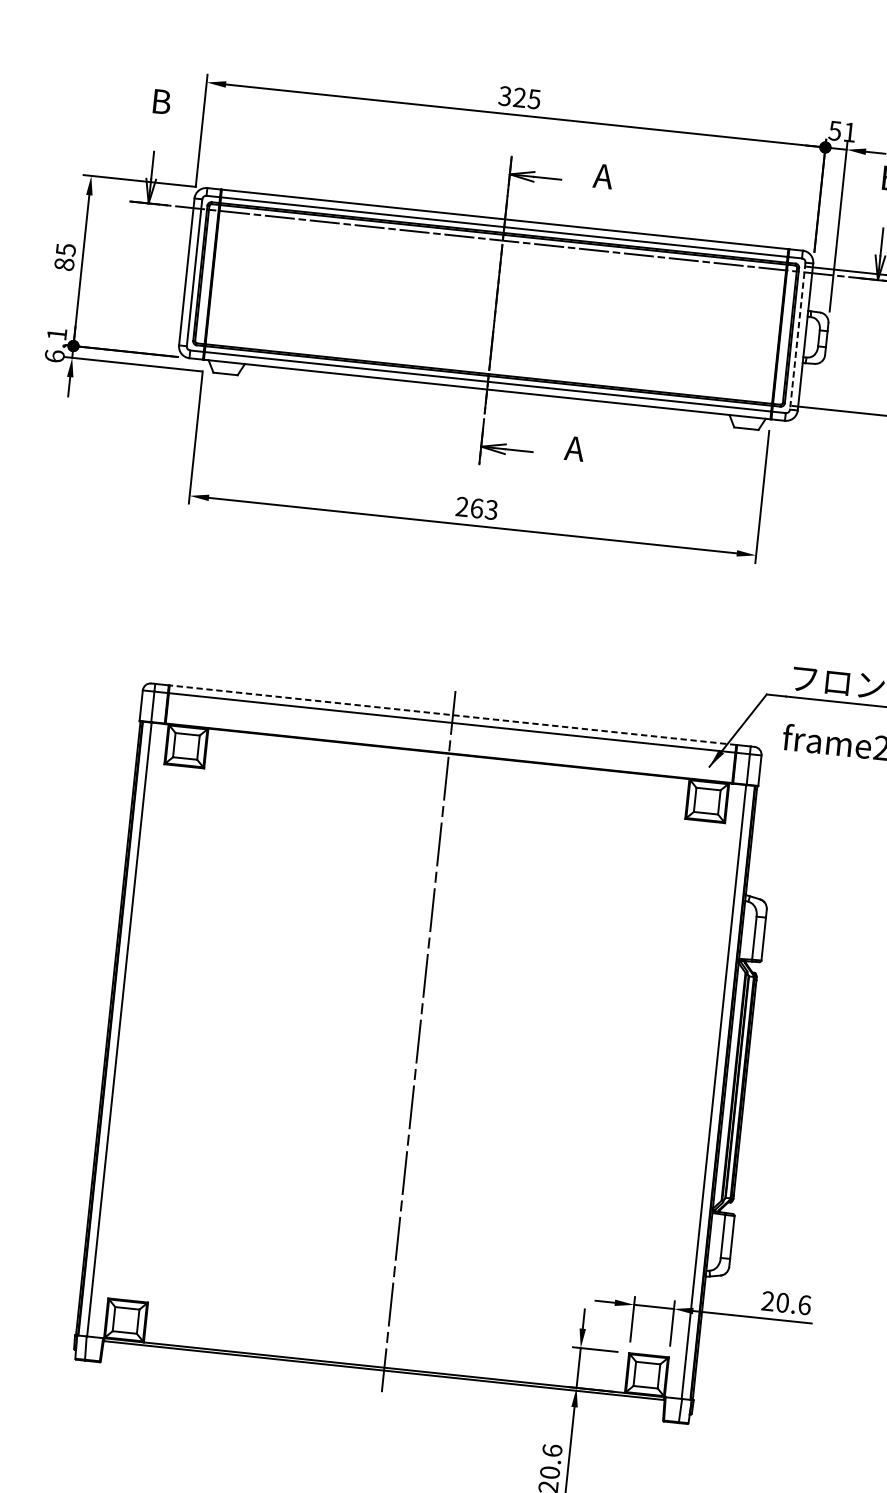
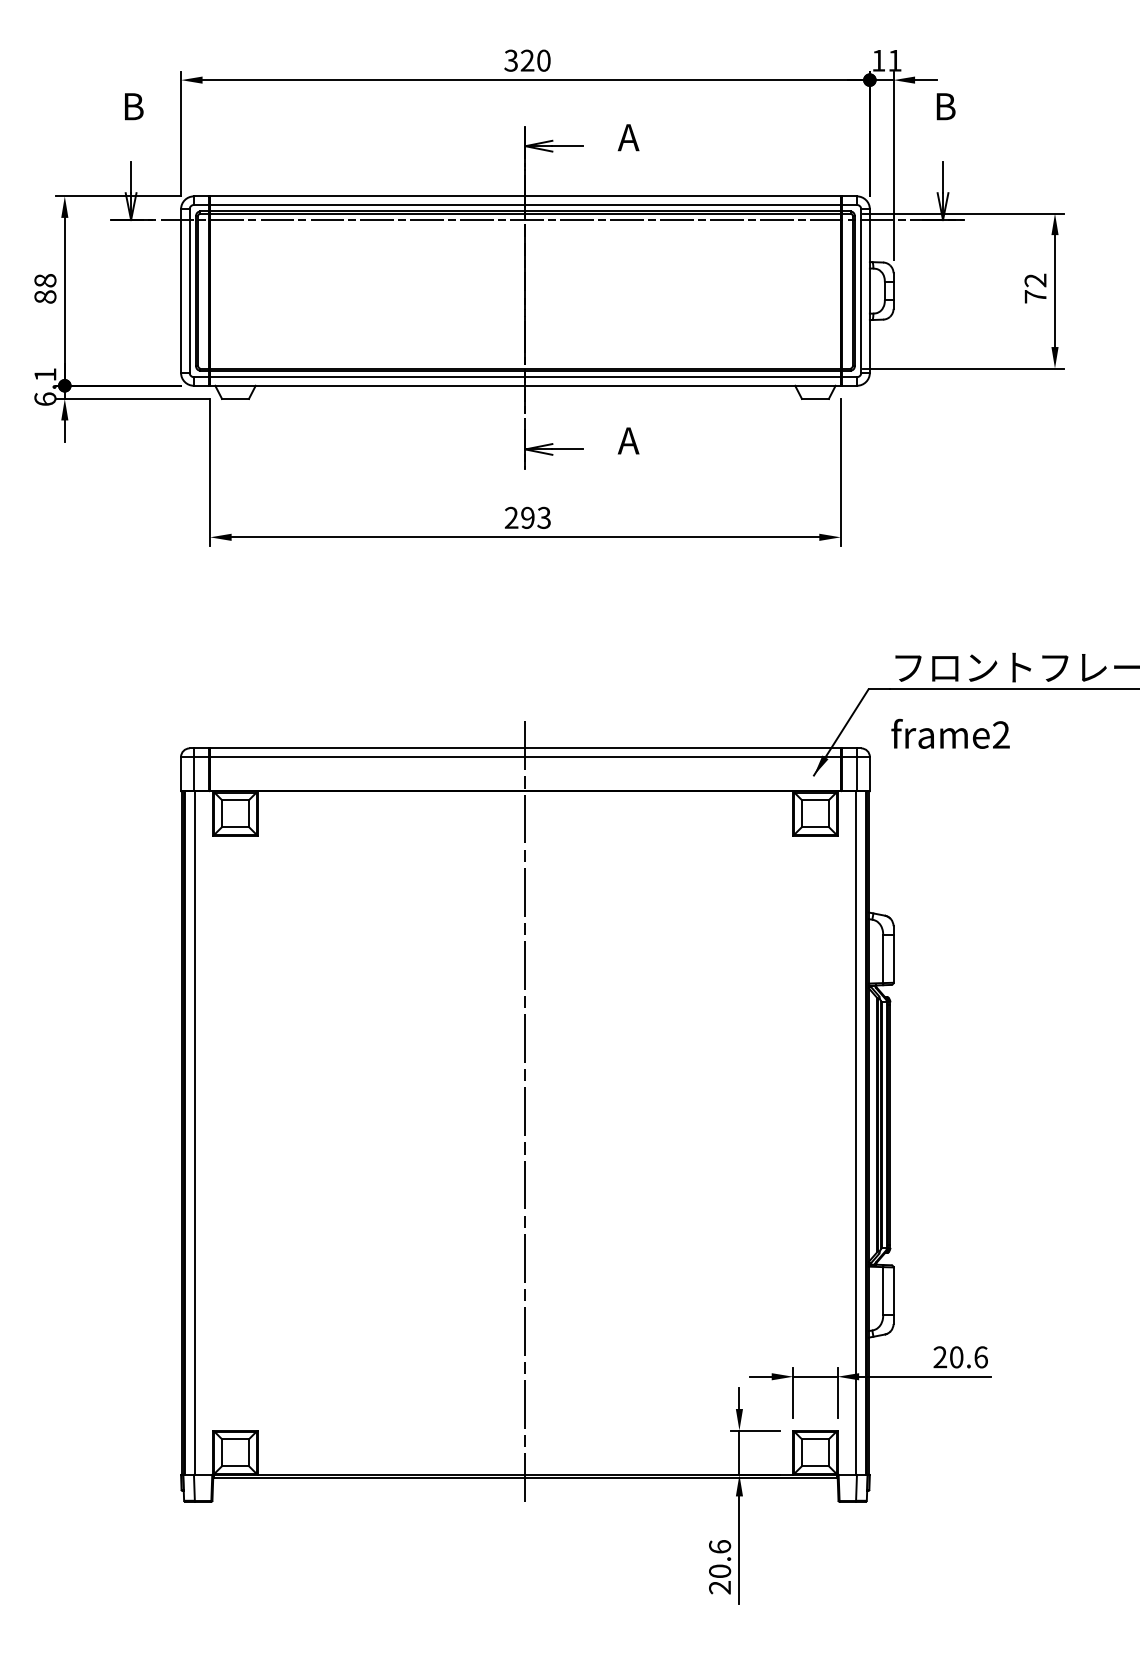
text: (534, 99) -> (543, 60), 325 -> 320
text: (835, 130) -> (878, 60), 51 -> 11
text: (66, 249) -> (45, 280), 85 -> 88
line: (797, 336) -> (861, 291), dashed -> solid
text: (476, 508) -> (527, 517), 263 -> 293
line: (452, 715) -> (524, 748), dashed -> solid

